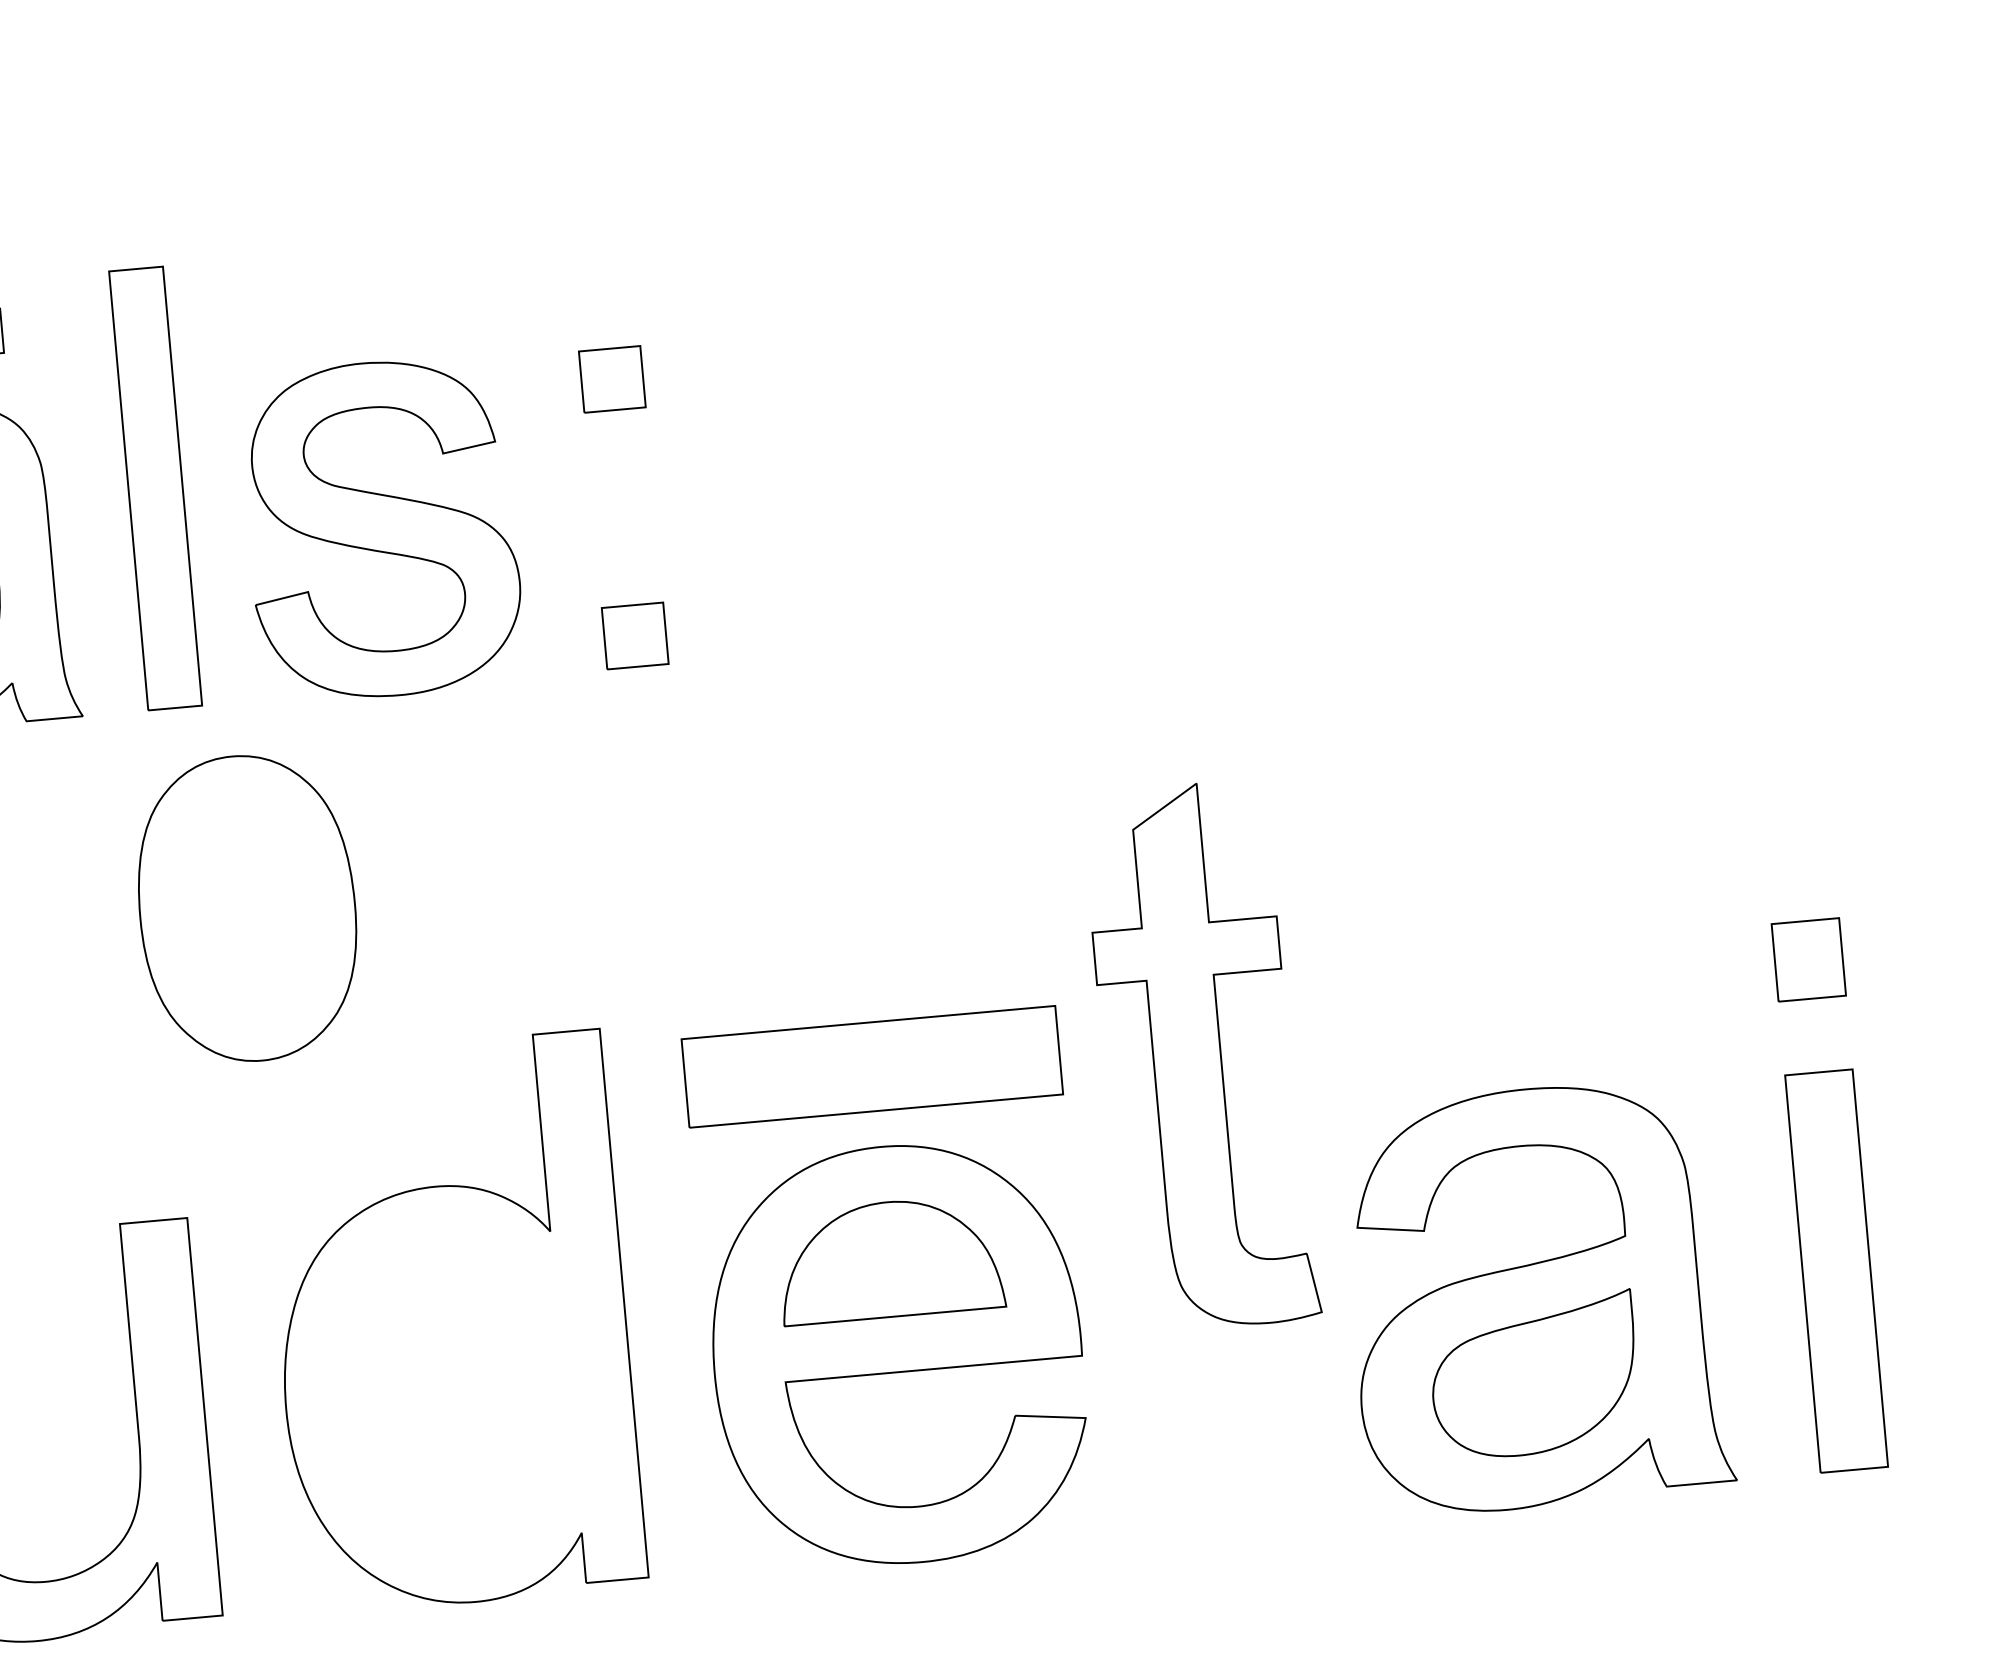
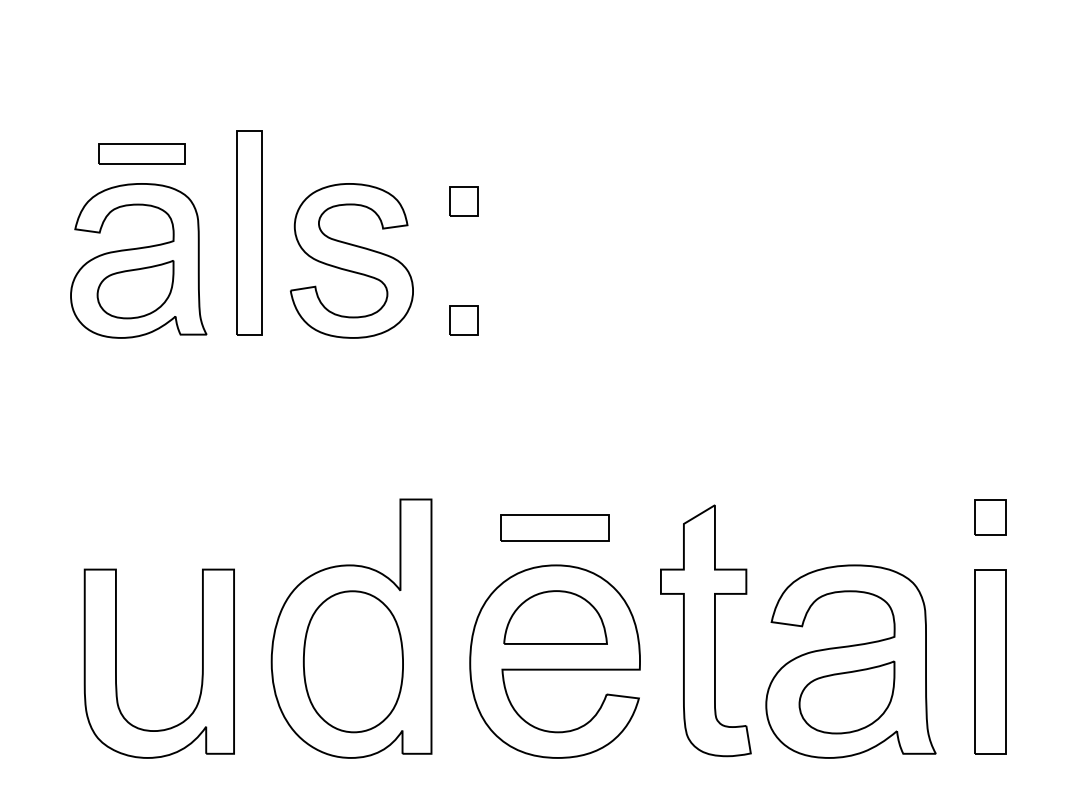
part: (245, 908) -> (352, 661), moved
part: (1200, 1055) -> (705, 630), moved
part: (870, 1065) -> (554, 527), size x0.62

